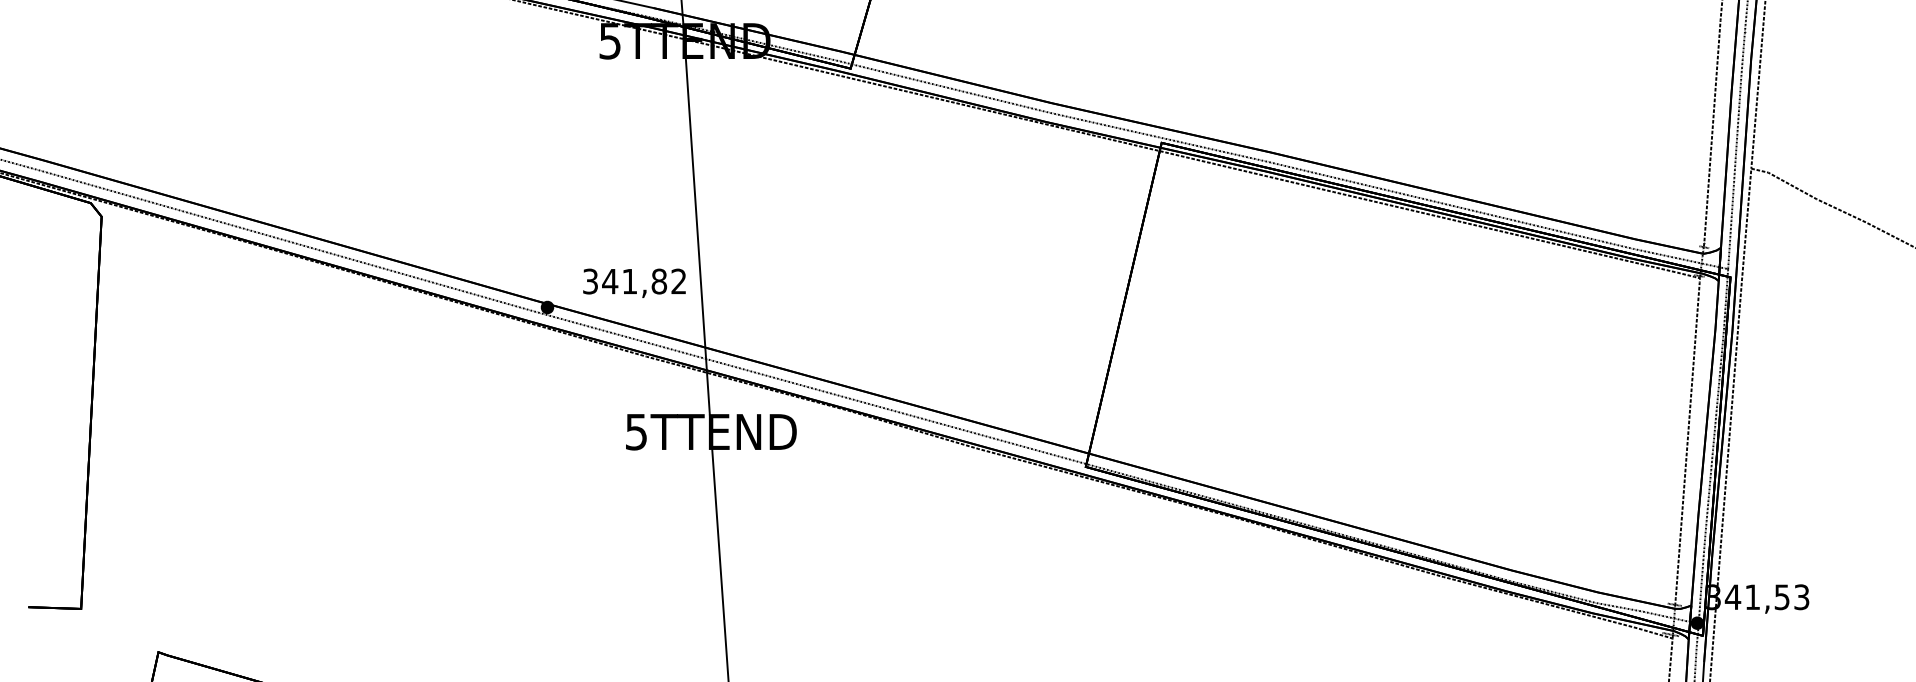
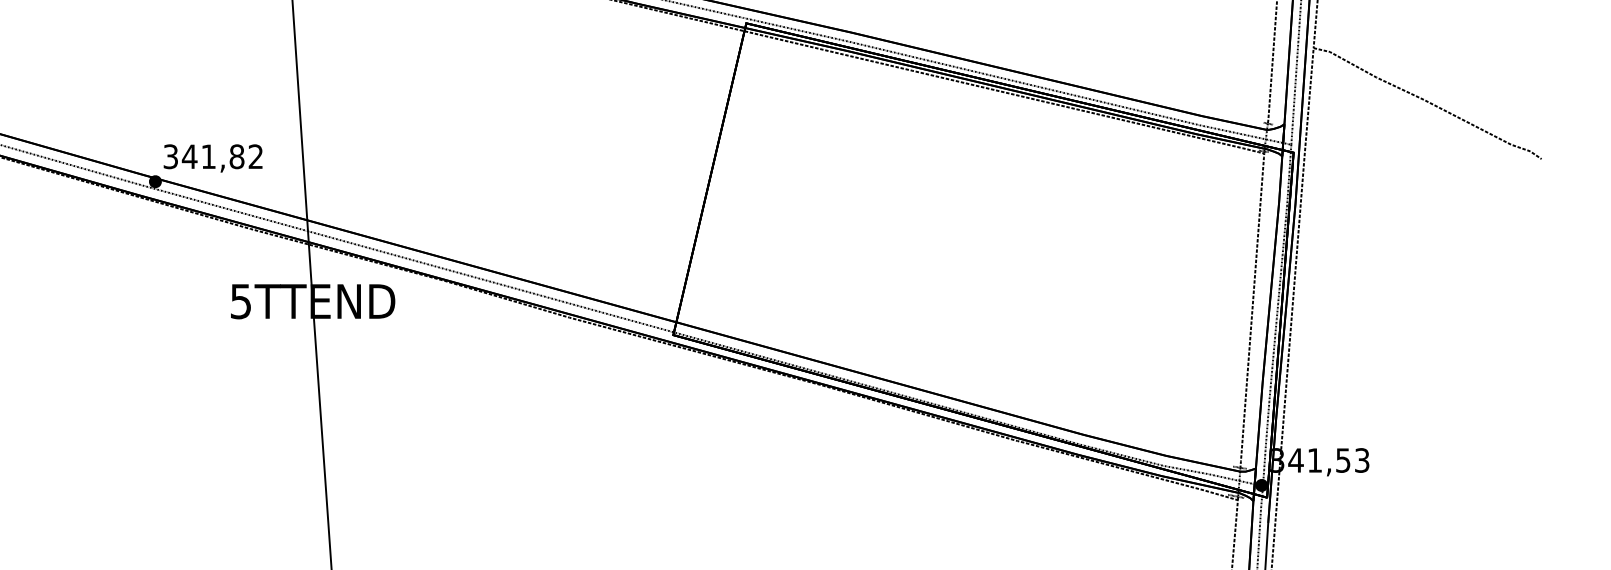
text: (634, 282) -> (213, 157), moved

